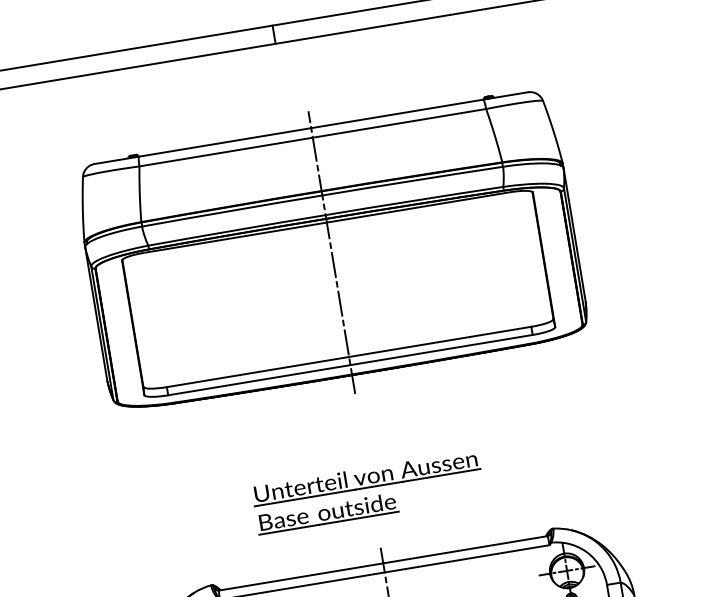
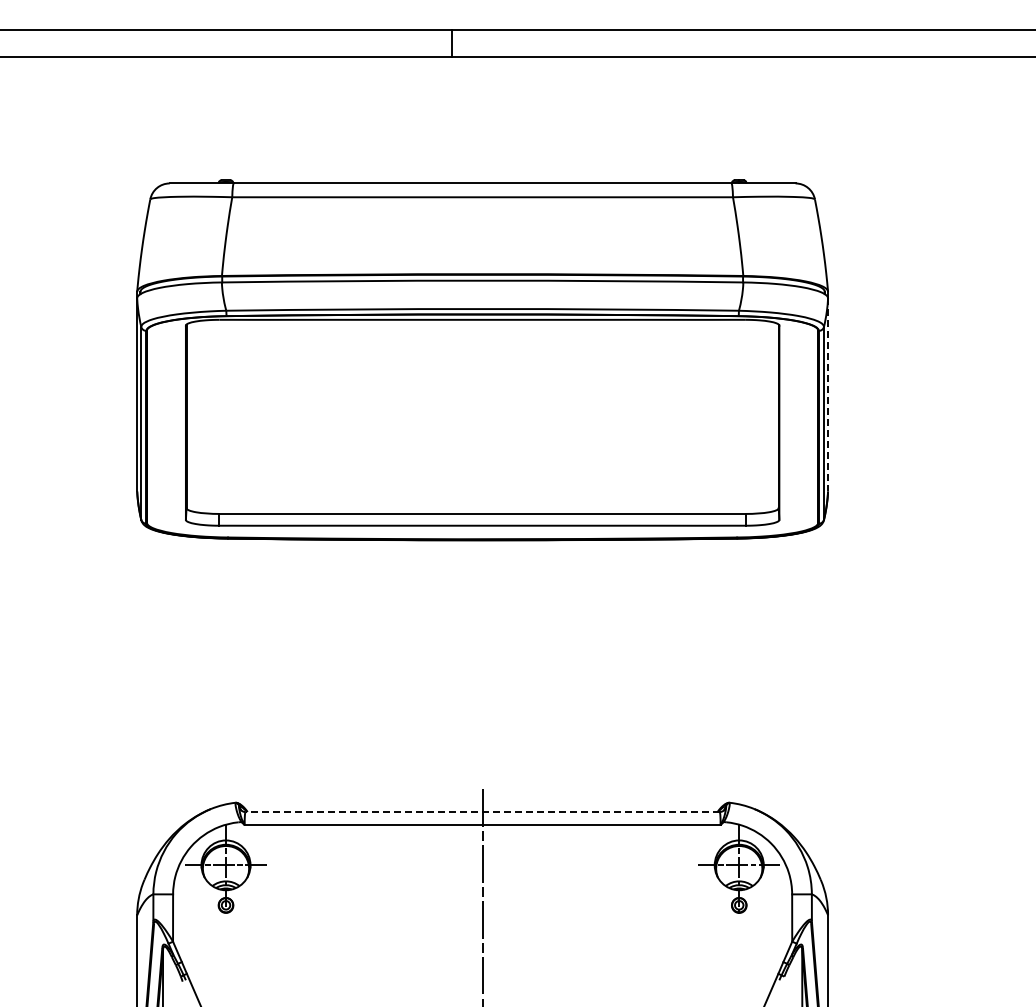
line: (574, 234) -> (828, 394), solid -> dashed
line: (331, 252) -> (482, 363), removed
part: (367, 492) -> (477, 708), removed
line: (383, 563) -> (482, 812), solid -> dashed

